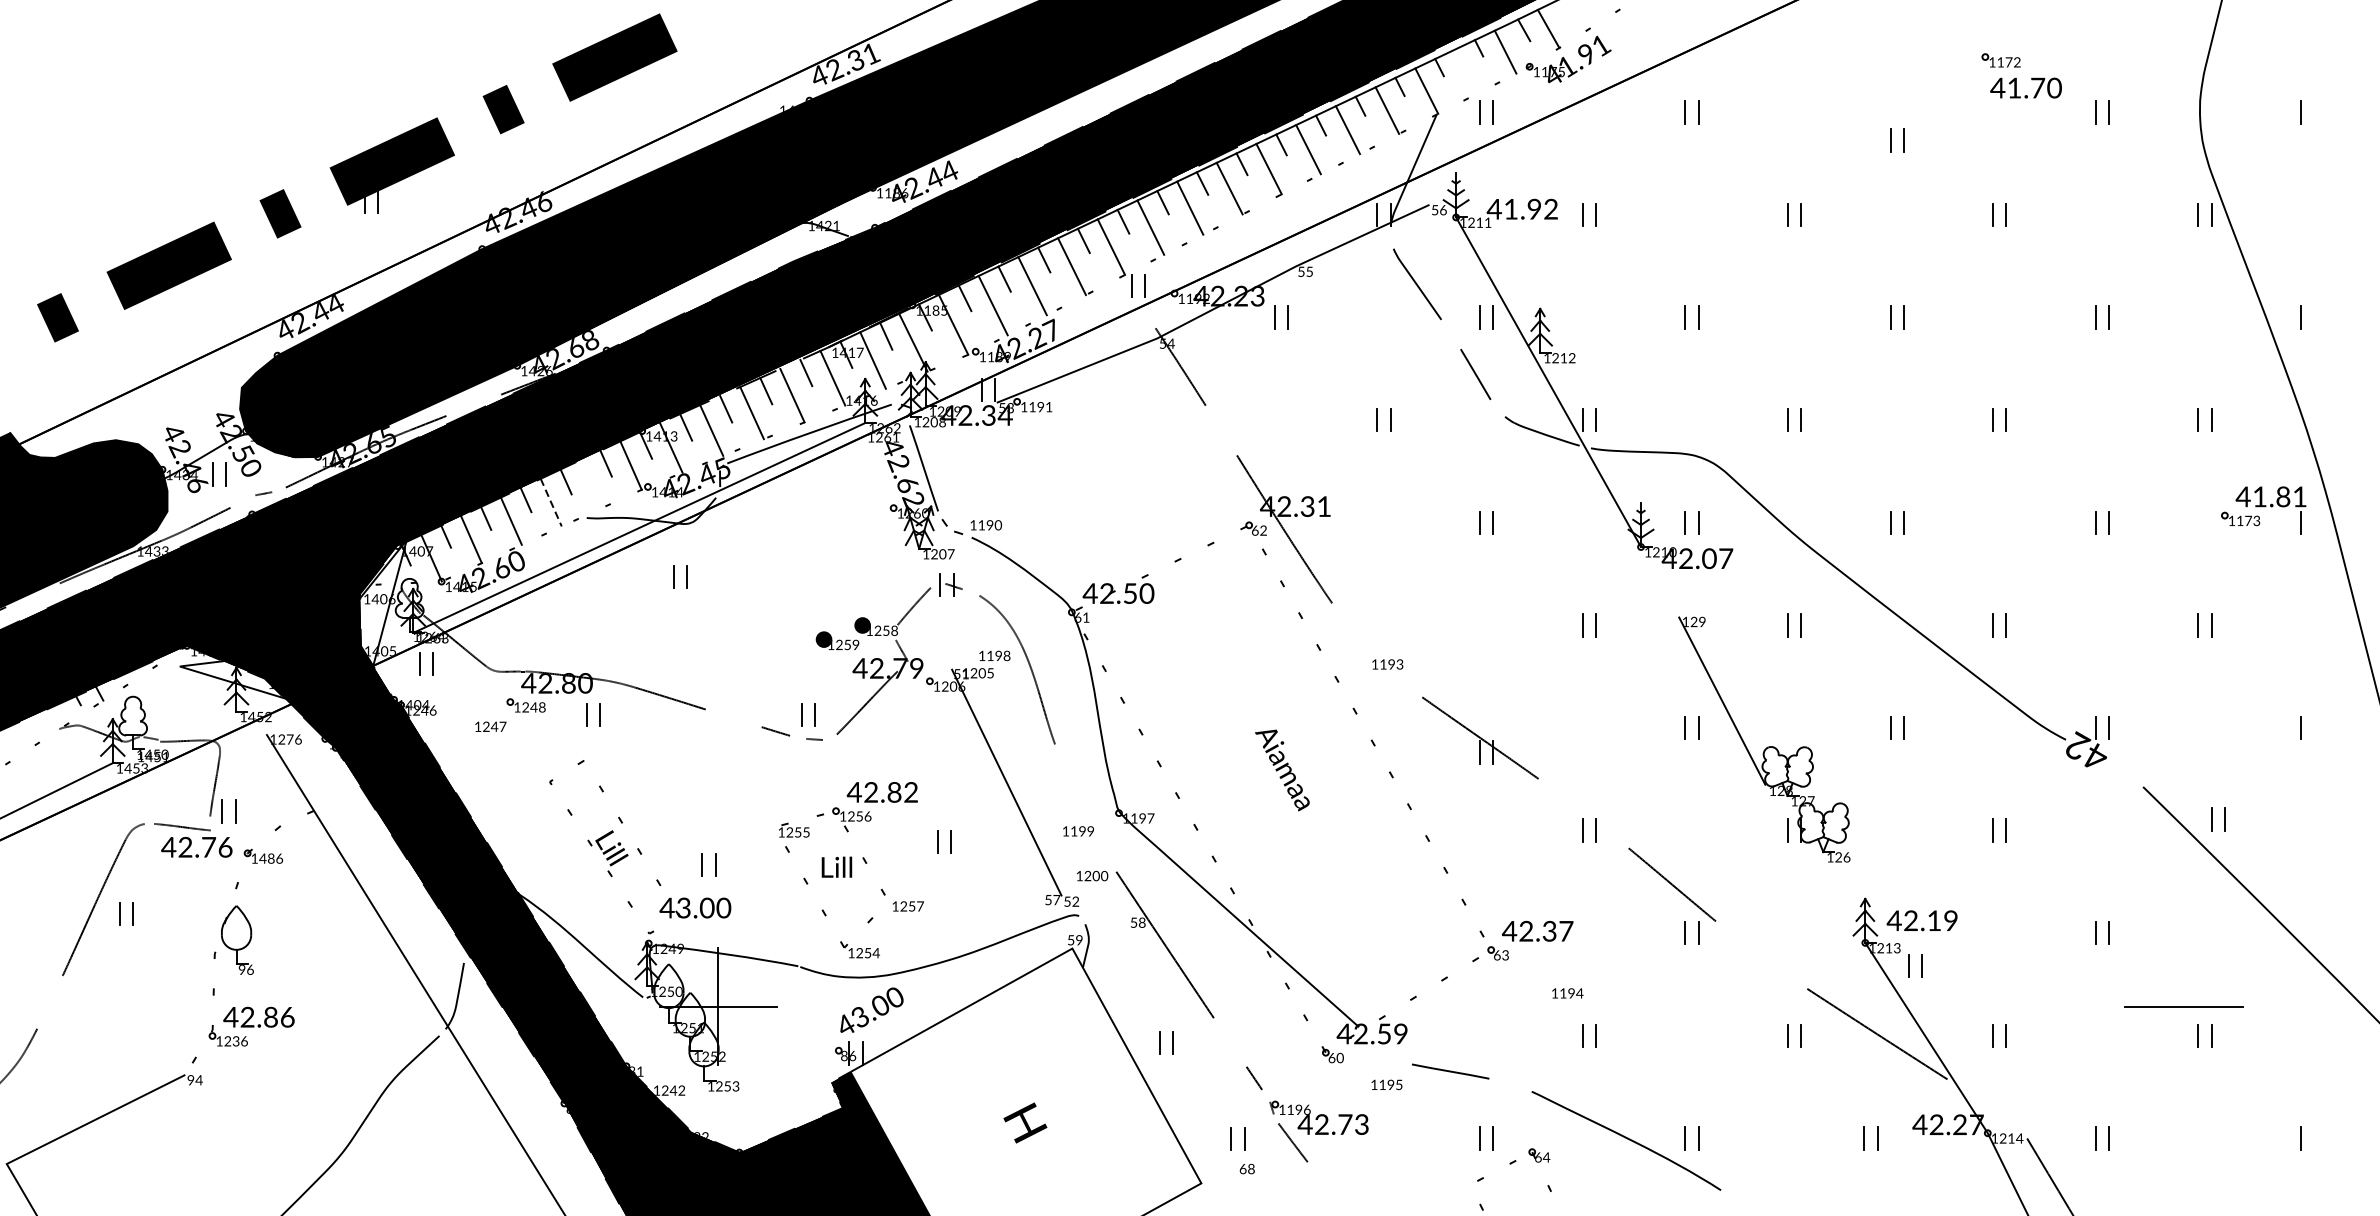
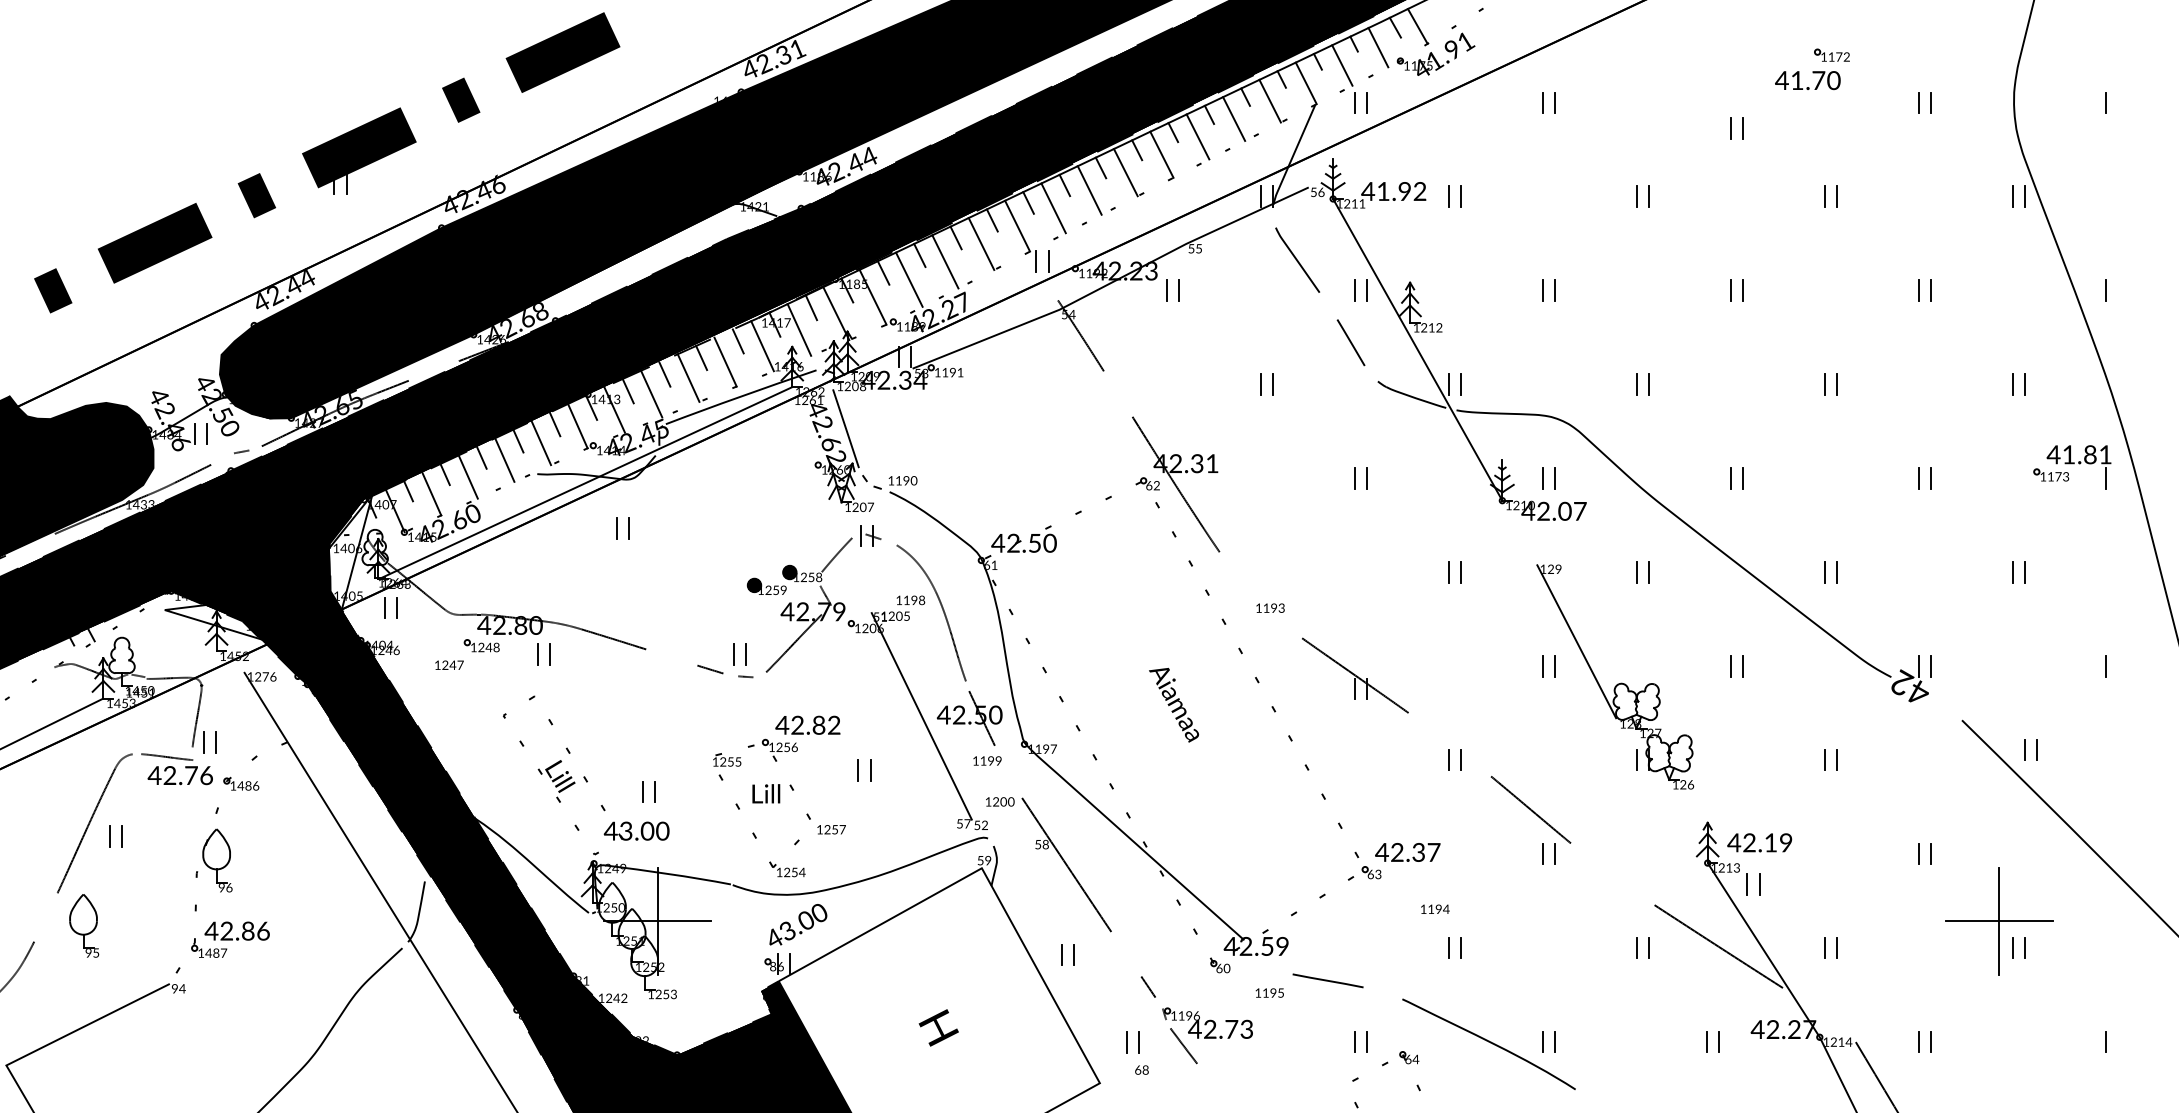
line: (1466, 71) -> (1342, 65), added
text: (2025, 88) -> (1807, 80), moved
line: (591, 484) -> (541, 443), added
line: (550, 503) -> (504, 460), dashed -> solid
part: (1058, 784) -> (969, 718), added
line: (2184, 1006) -> (1999, 921), added
part: (92, 1011) -> (84, 925), added
text: (236, 1040) -> (216, 952), 1236 -> 1487

